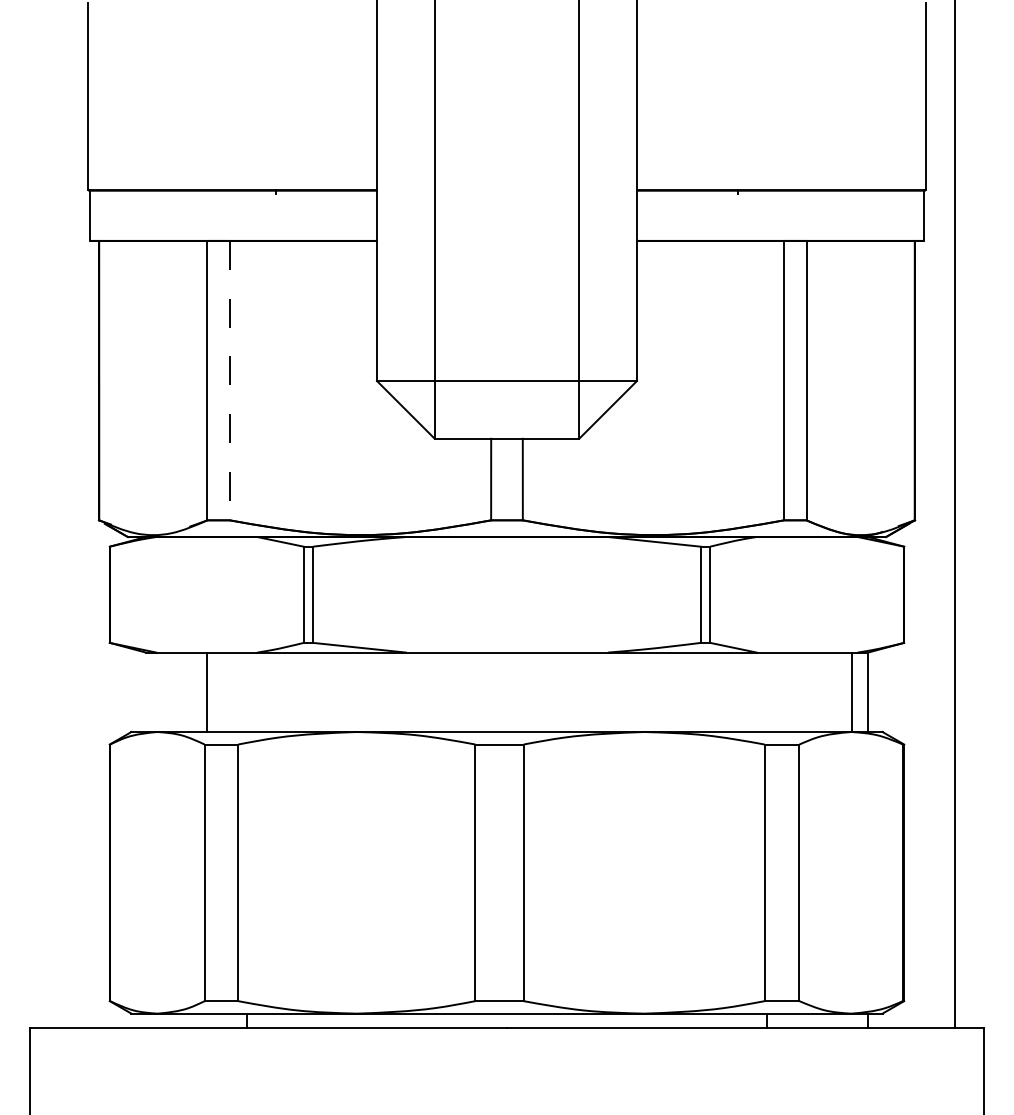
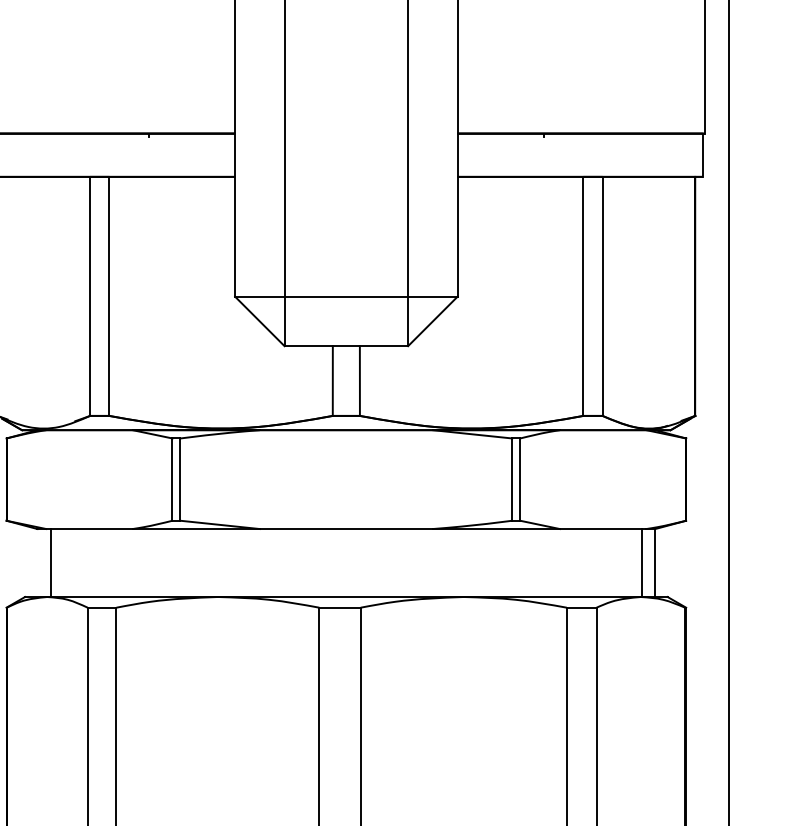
line: (229, 380) -> (108, 296), dashed -> solid
line: (206, 692) -> (50, 563), moved

